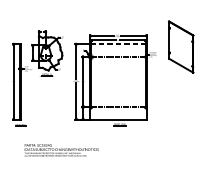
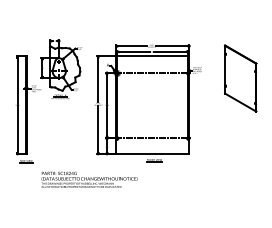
line: (118, 43) -> (152, 56), dashed -> solid
part: (181, 47) -> (240, 78), moved
text: (61, 150) -> (89, 179), moved

